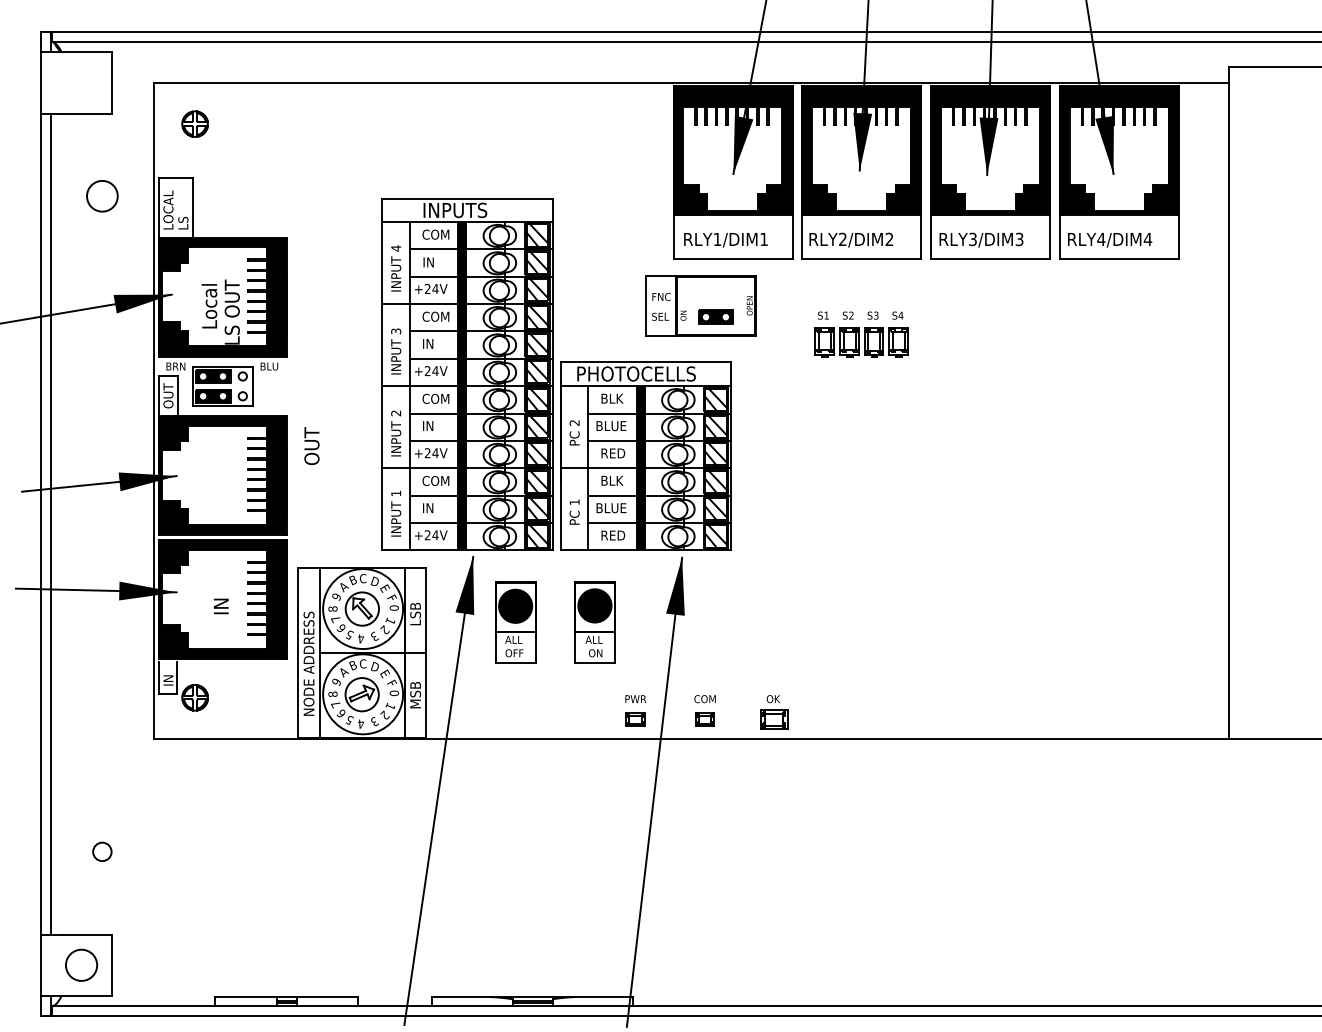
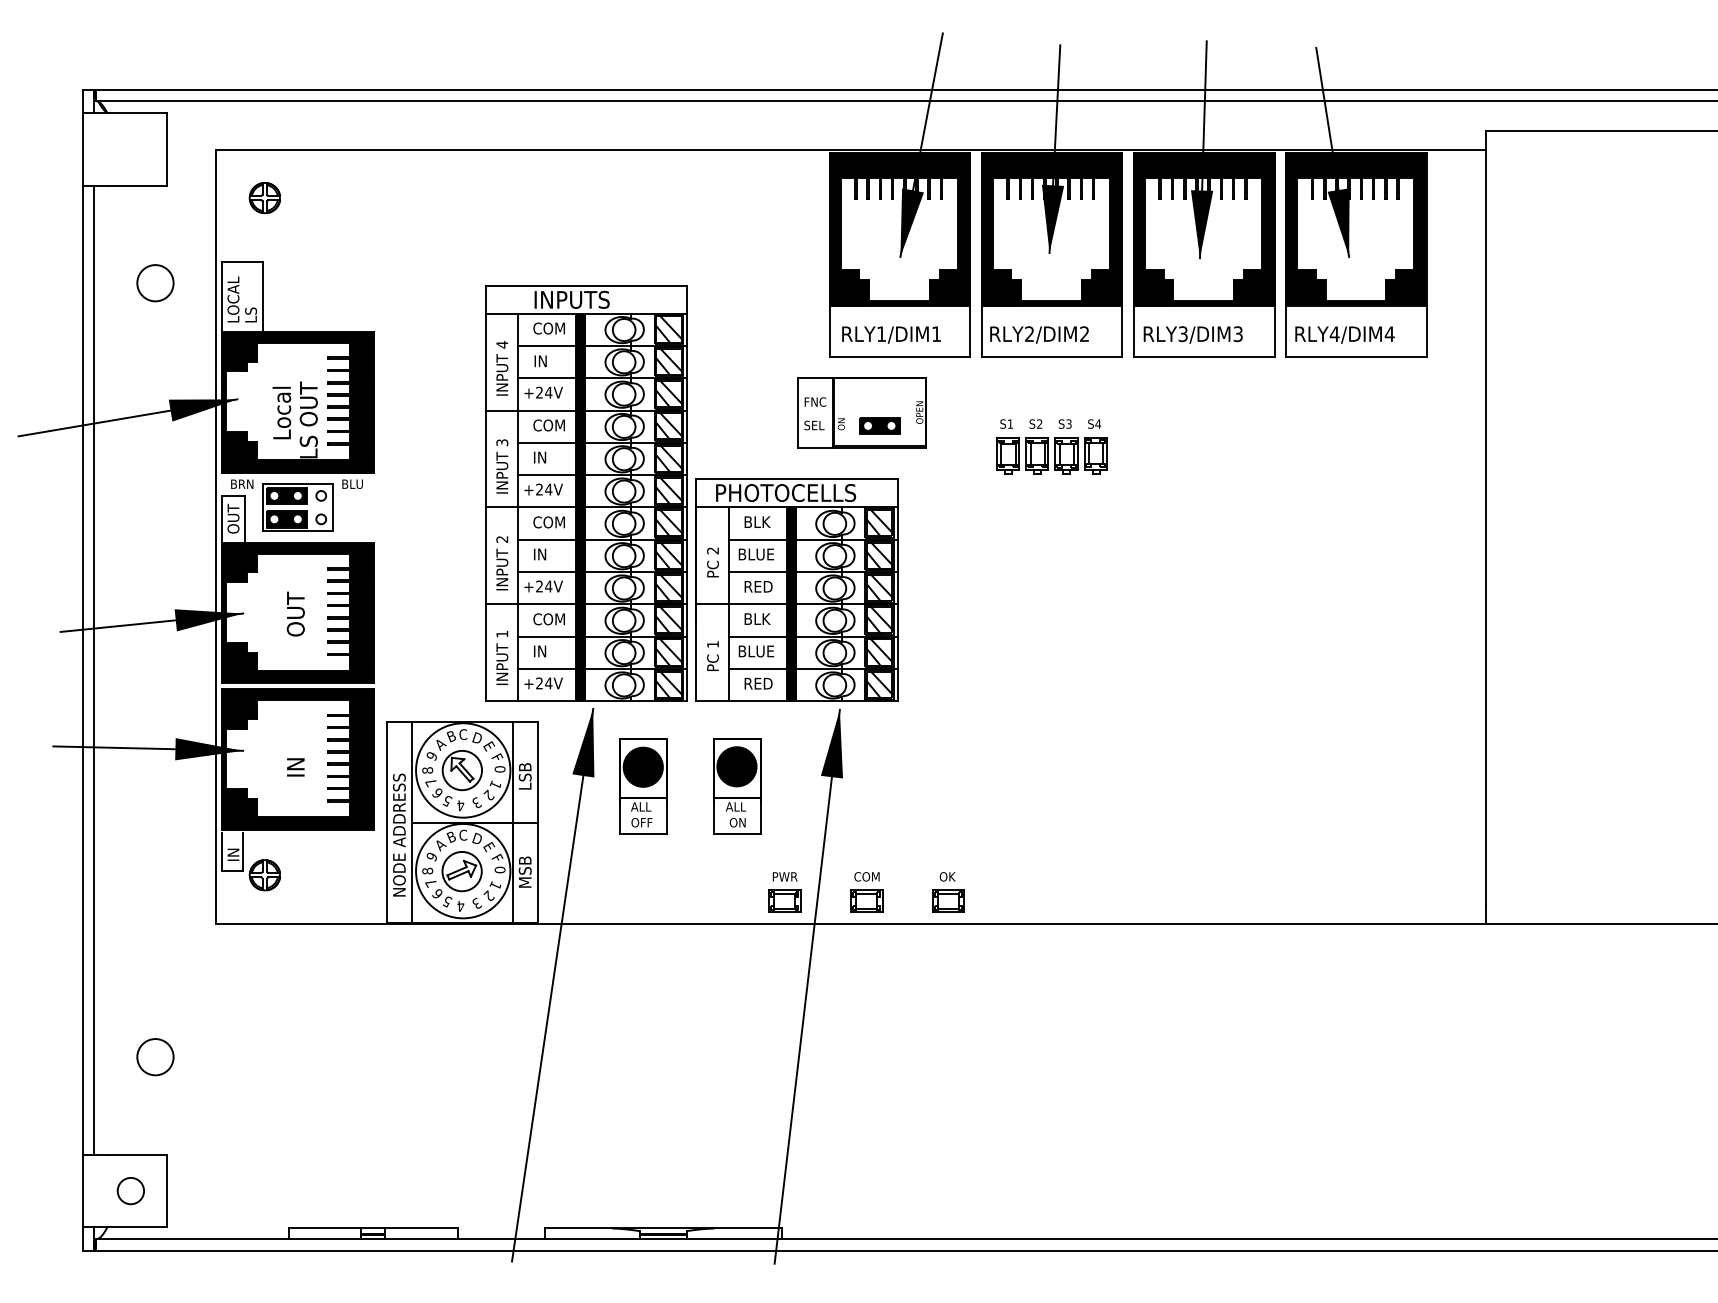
text: (311, 445) -> (295, 613), moved
part: (635, 719) -> (784, 900), size x1.43
part: (704, 719) -> (866, 900), size x1.43
circle: (102, 852) -> (155, 1057), size x1.67
circle: (81, 964) -> (130, 1190), size x0.71

